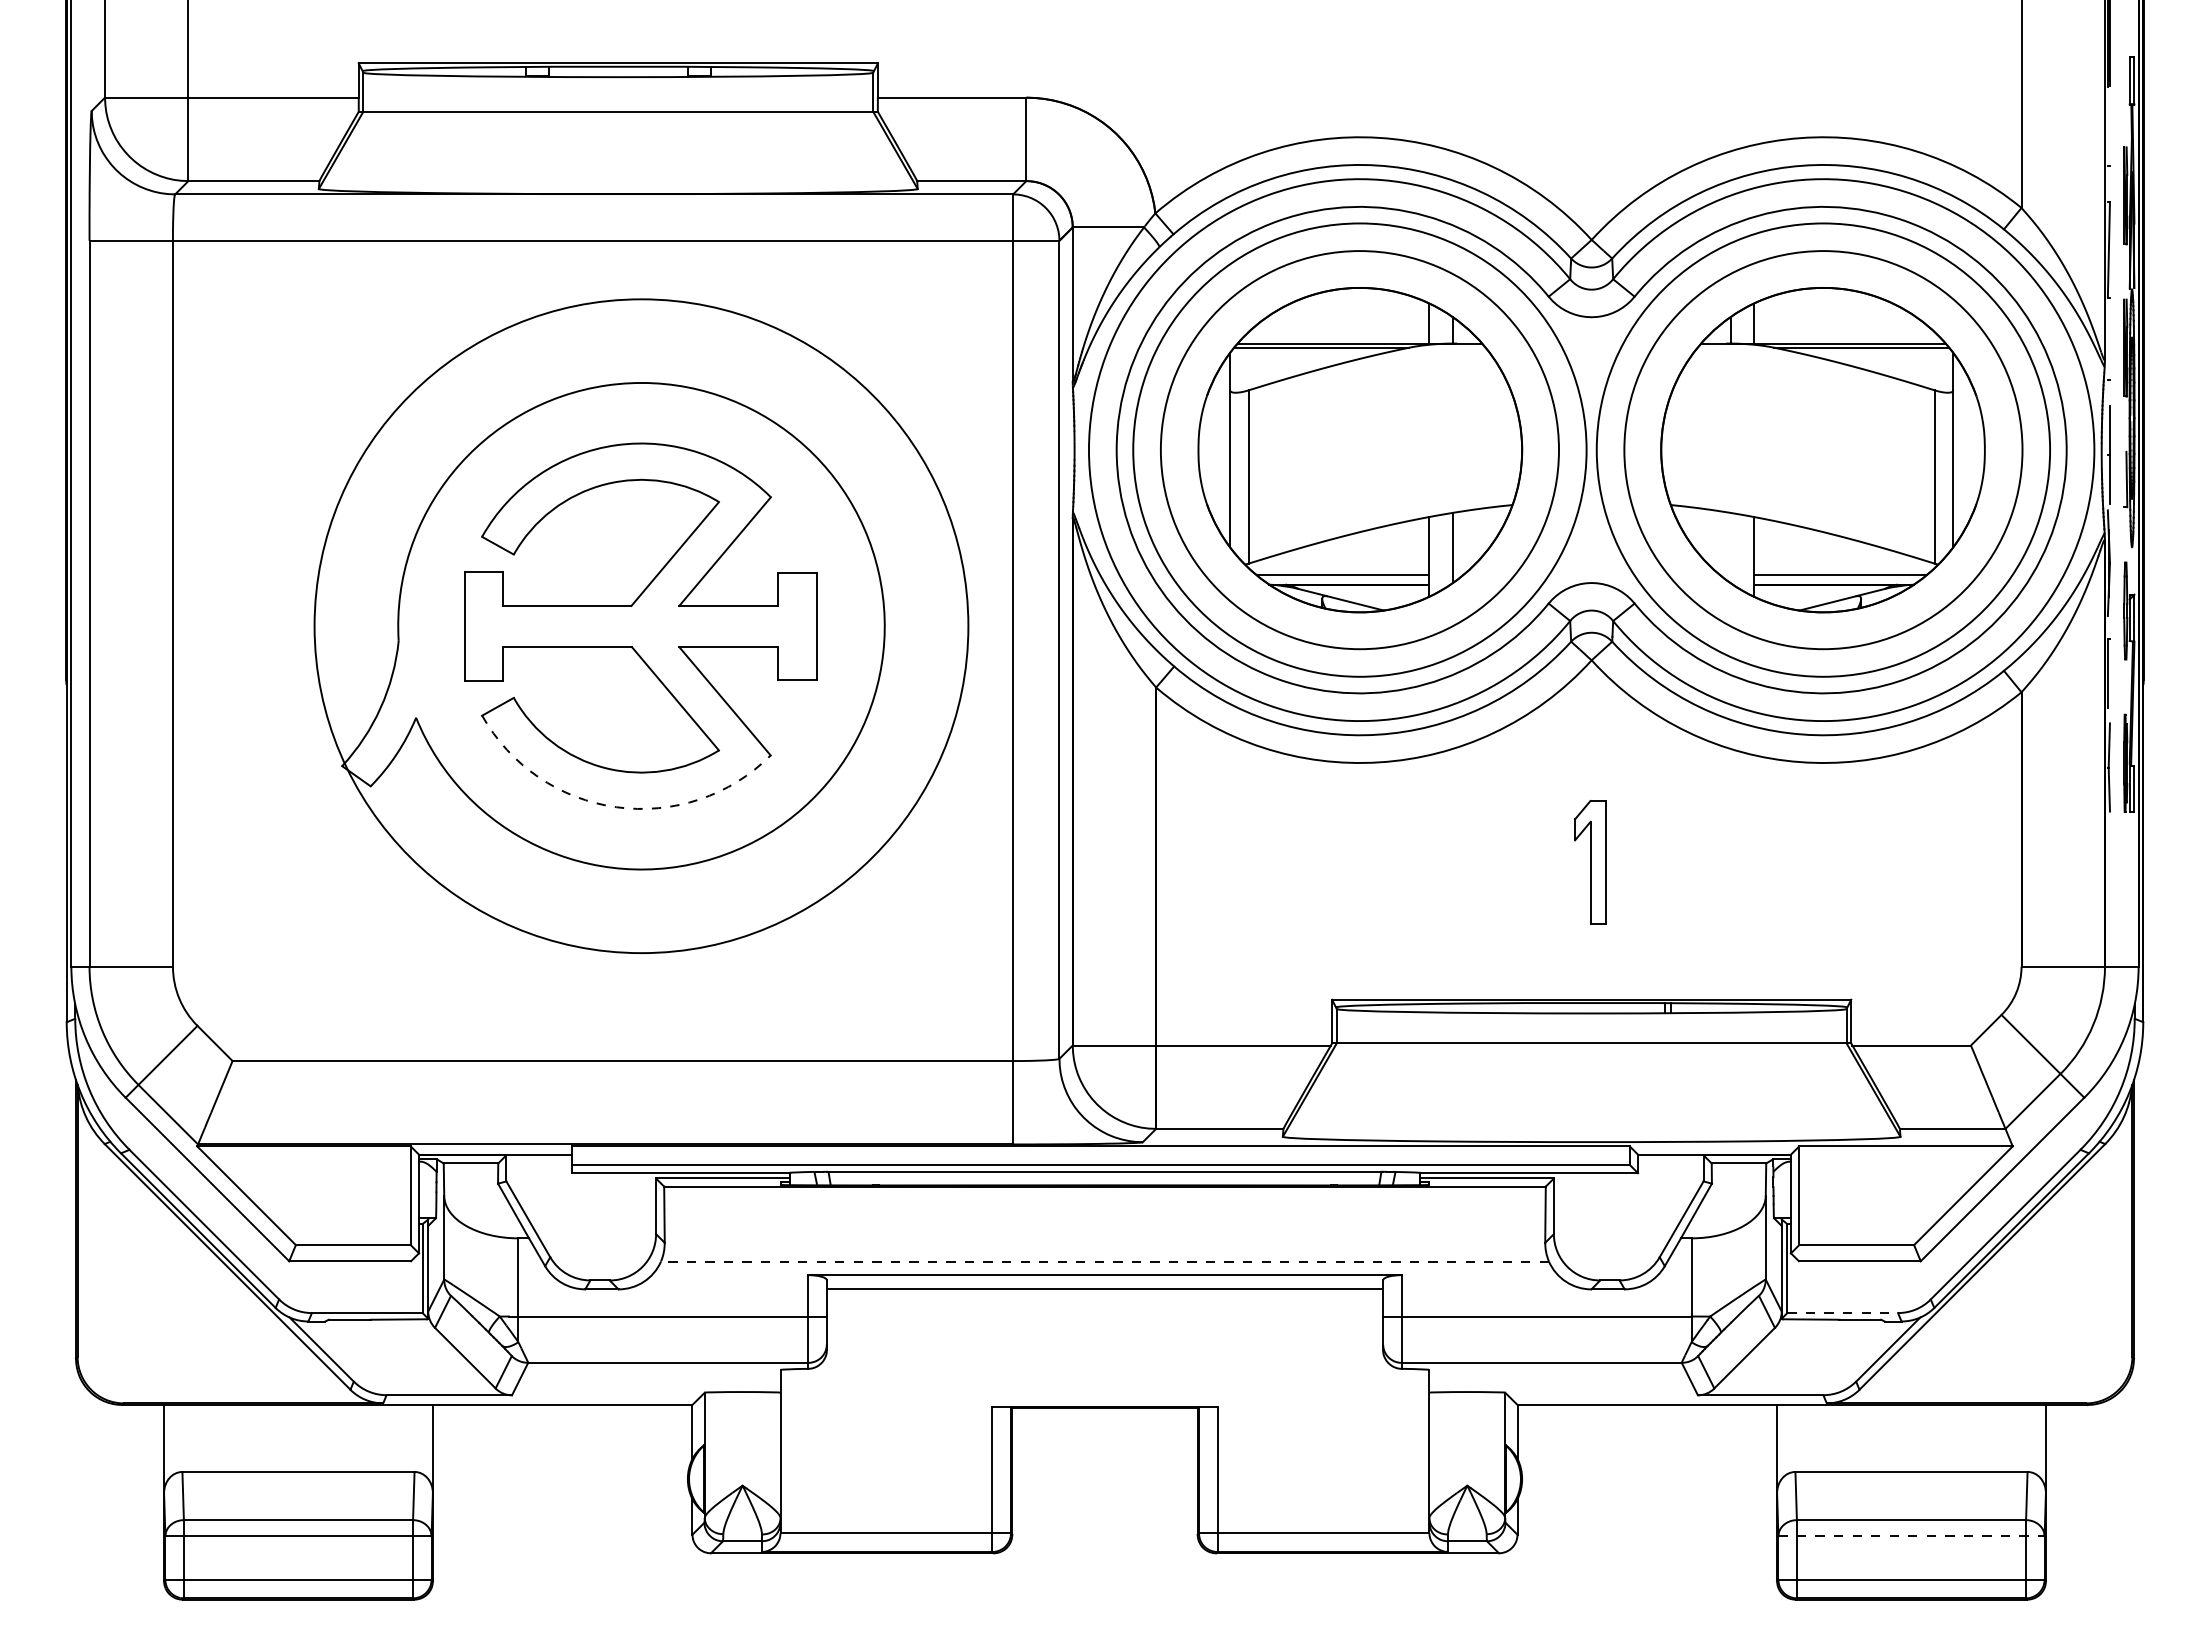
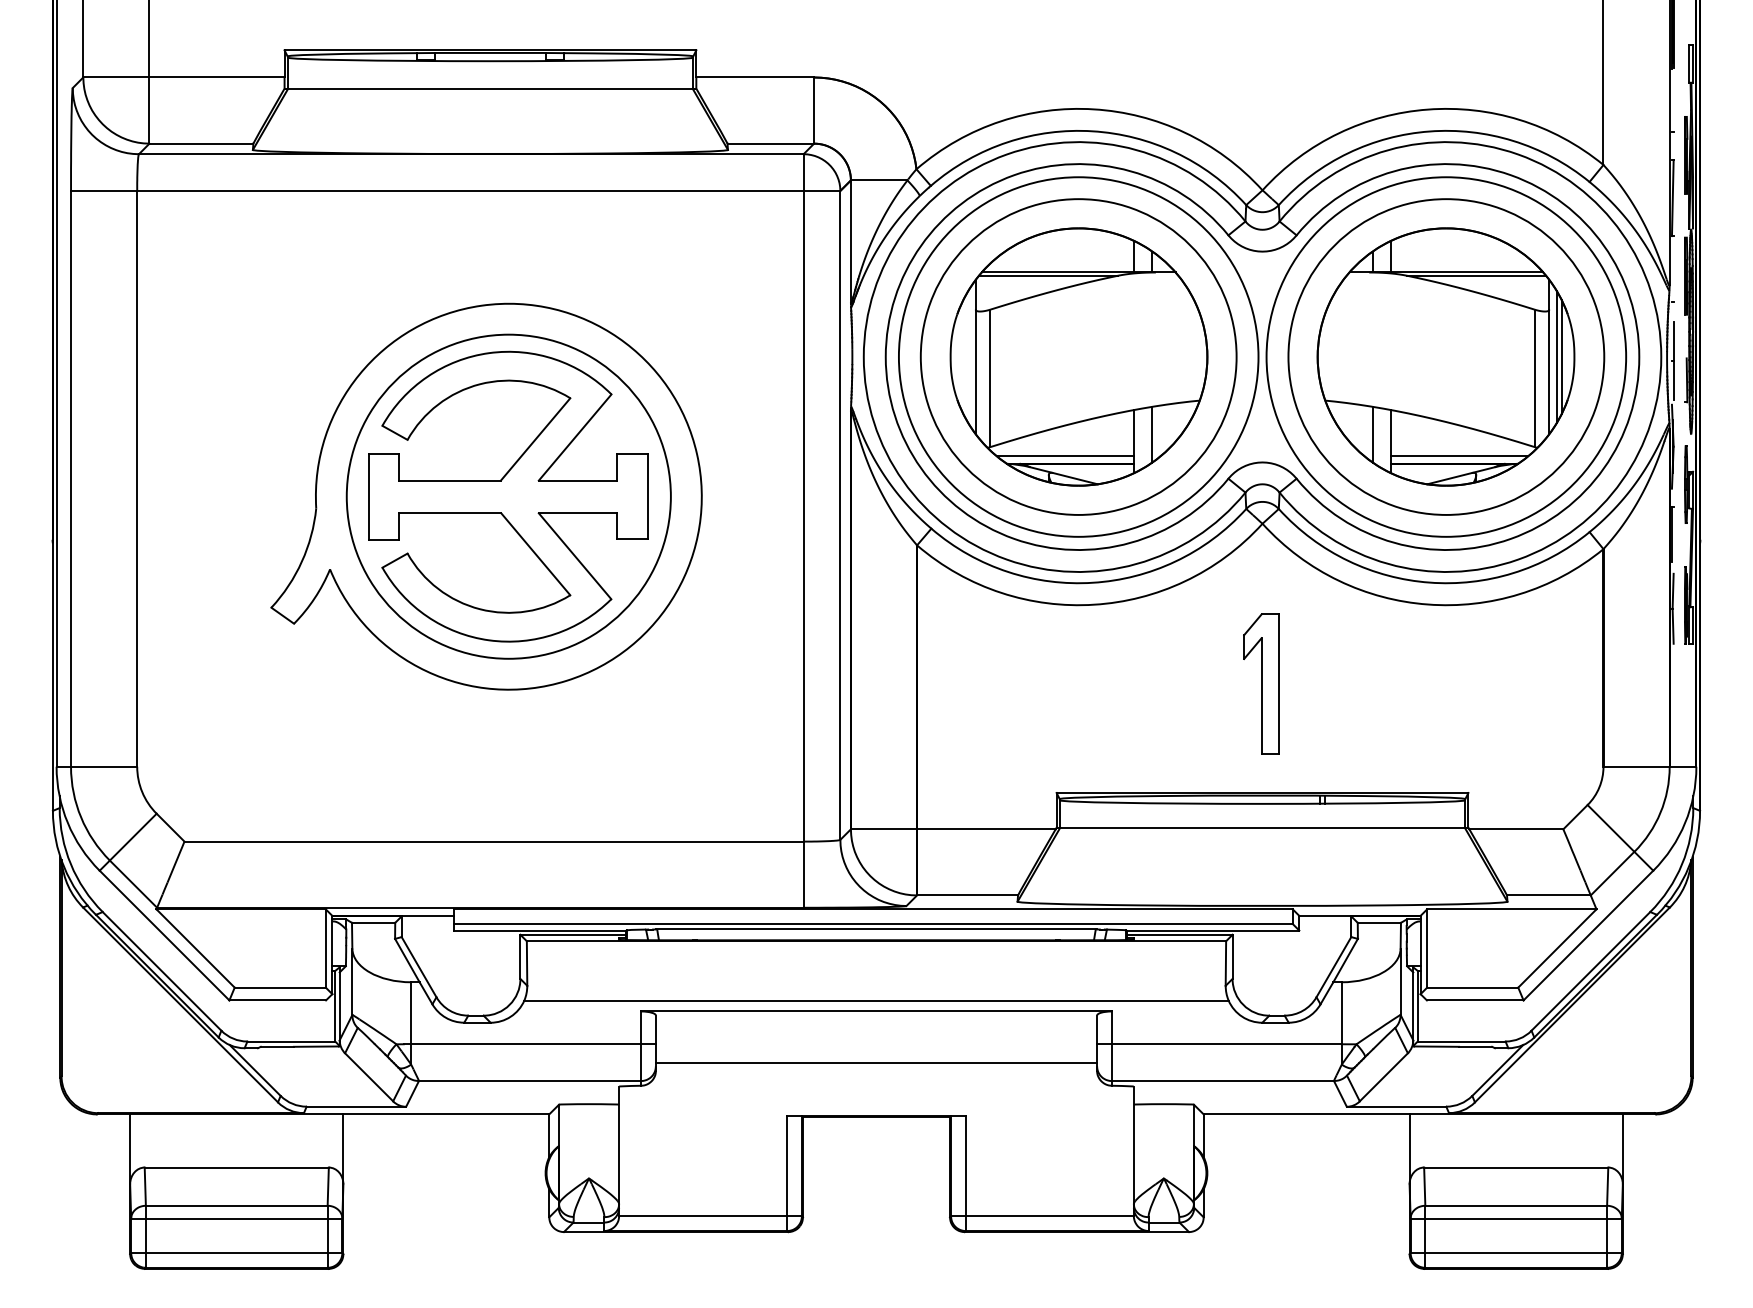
line: (1962, 449) -> (1556, 356), added
line: (1968, 449) -> (1561, 356), added
line: (1730, 547) -> (1372, 434), added
circle: (641, 625) -> (508, 496), size x0.62
arc: (616, 807) -> (489, 640), dashed -> solid
part: (1590, 862) -> (1261, 684), size x1.43
line: (1105, 1261) -> (876, 1000), dashed -> solid
line: (1104, 1289) -> (876, 1063), moved
line: (1843, 1313) -> (1462, 1041), dashed -> solid
line: (1912, 1536) -> (1517, 1218), dashed -> solid

